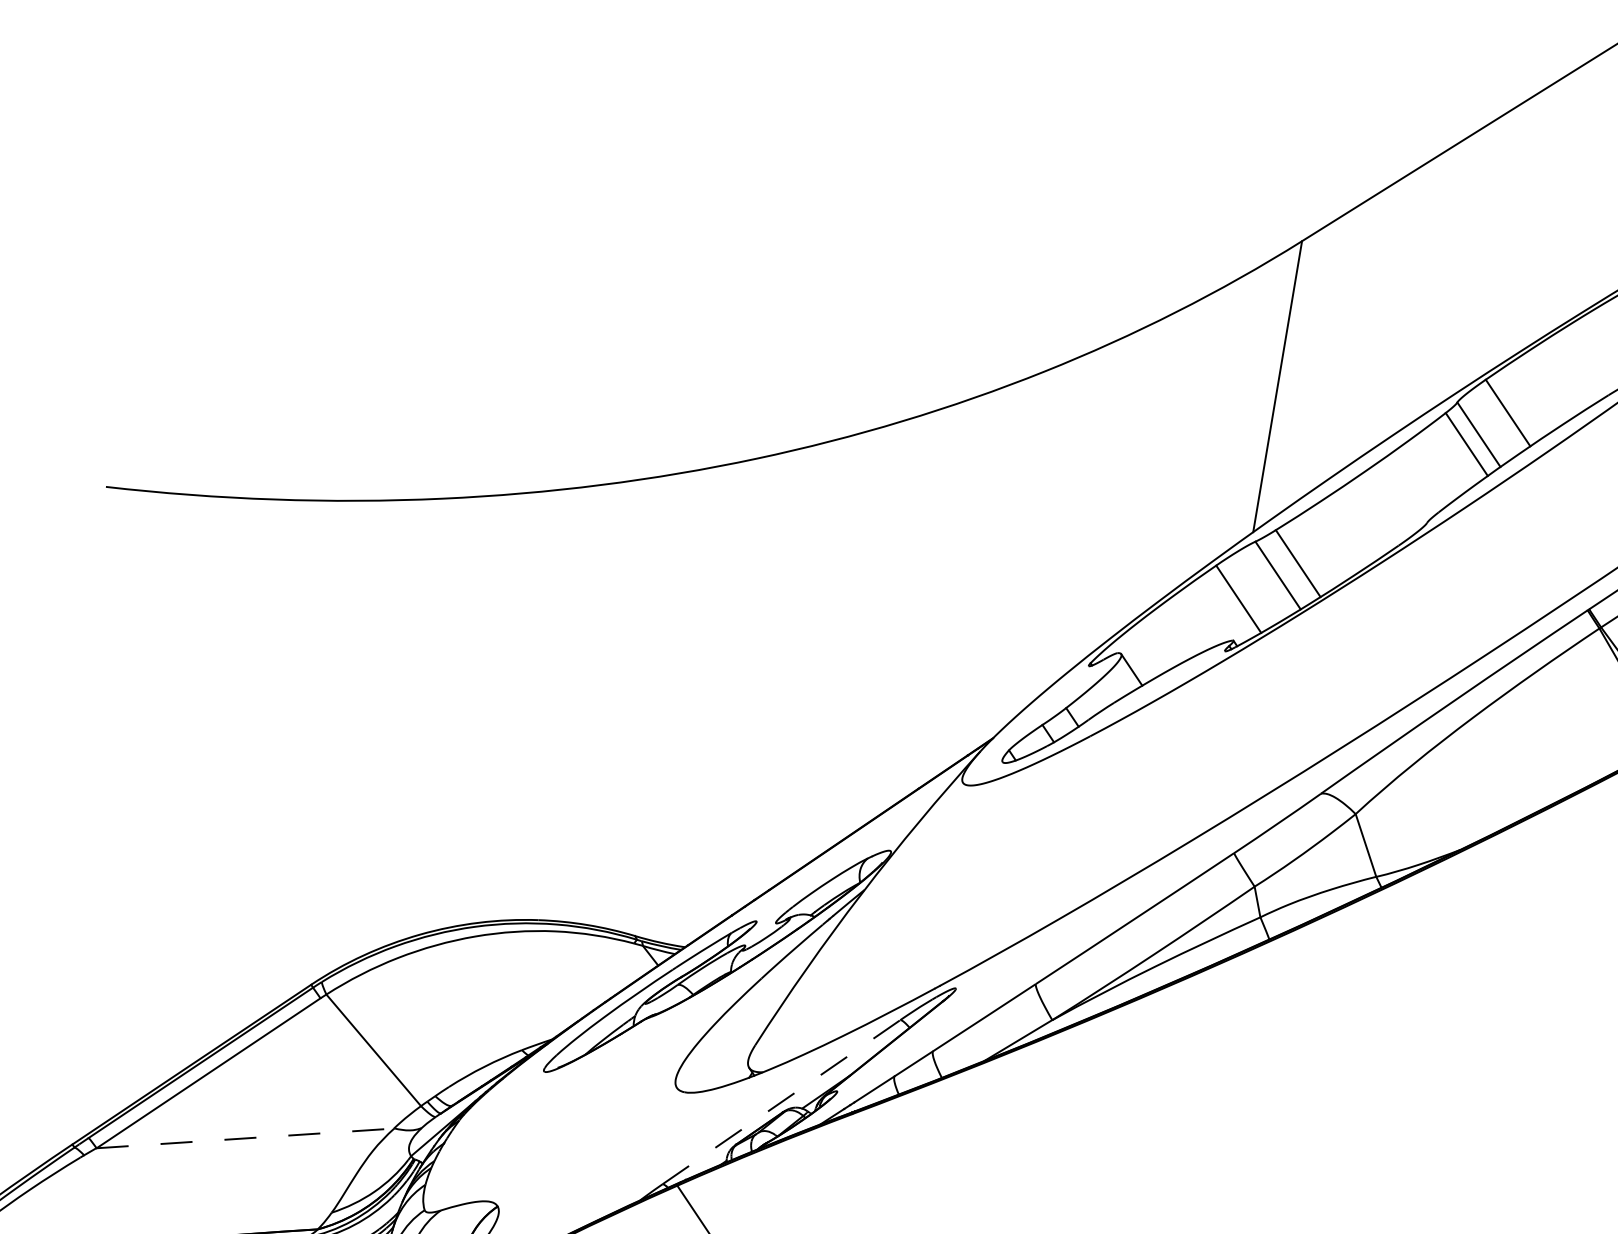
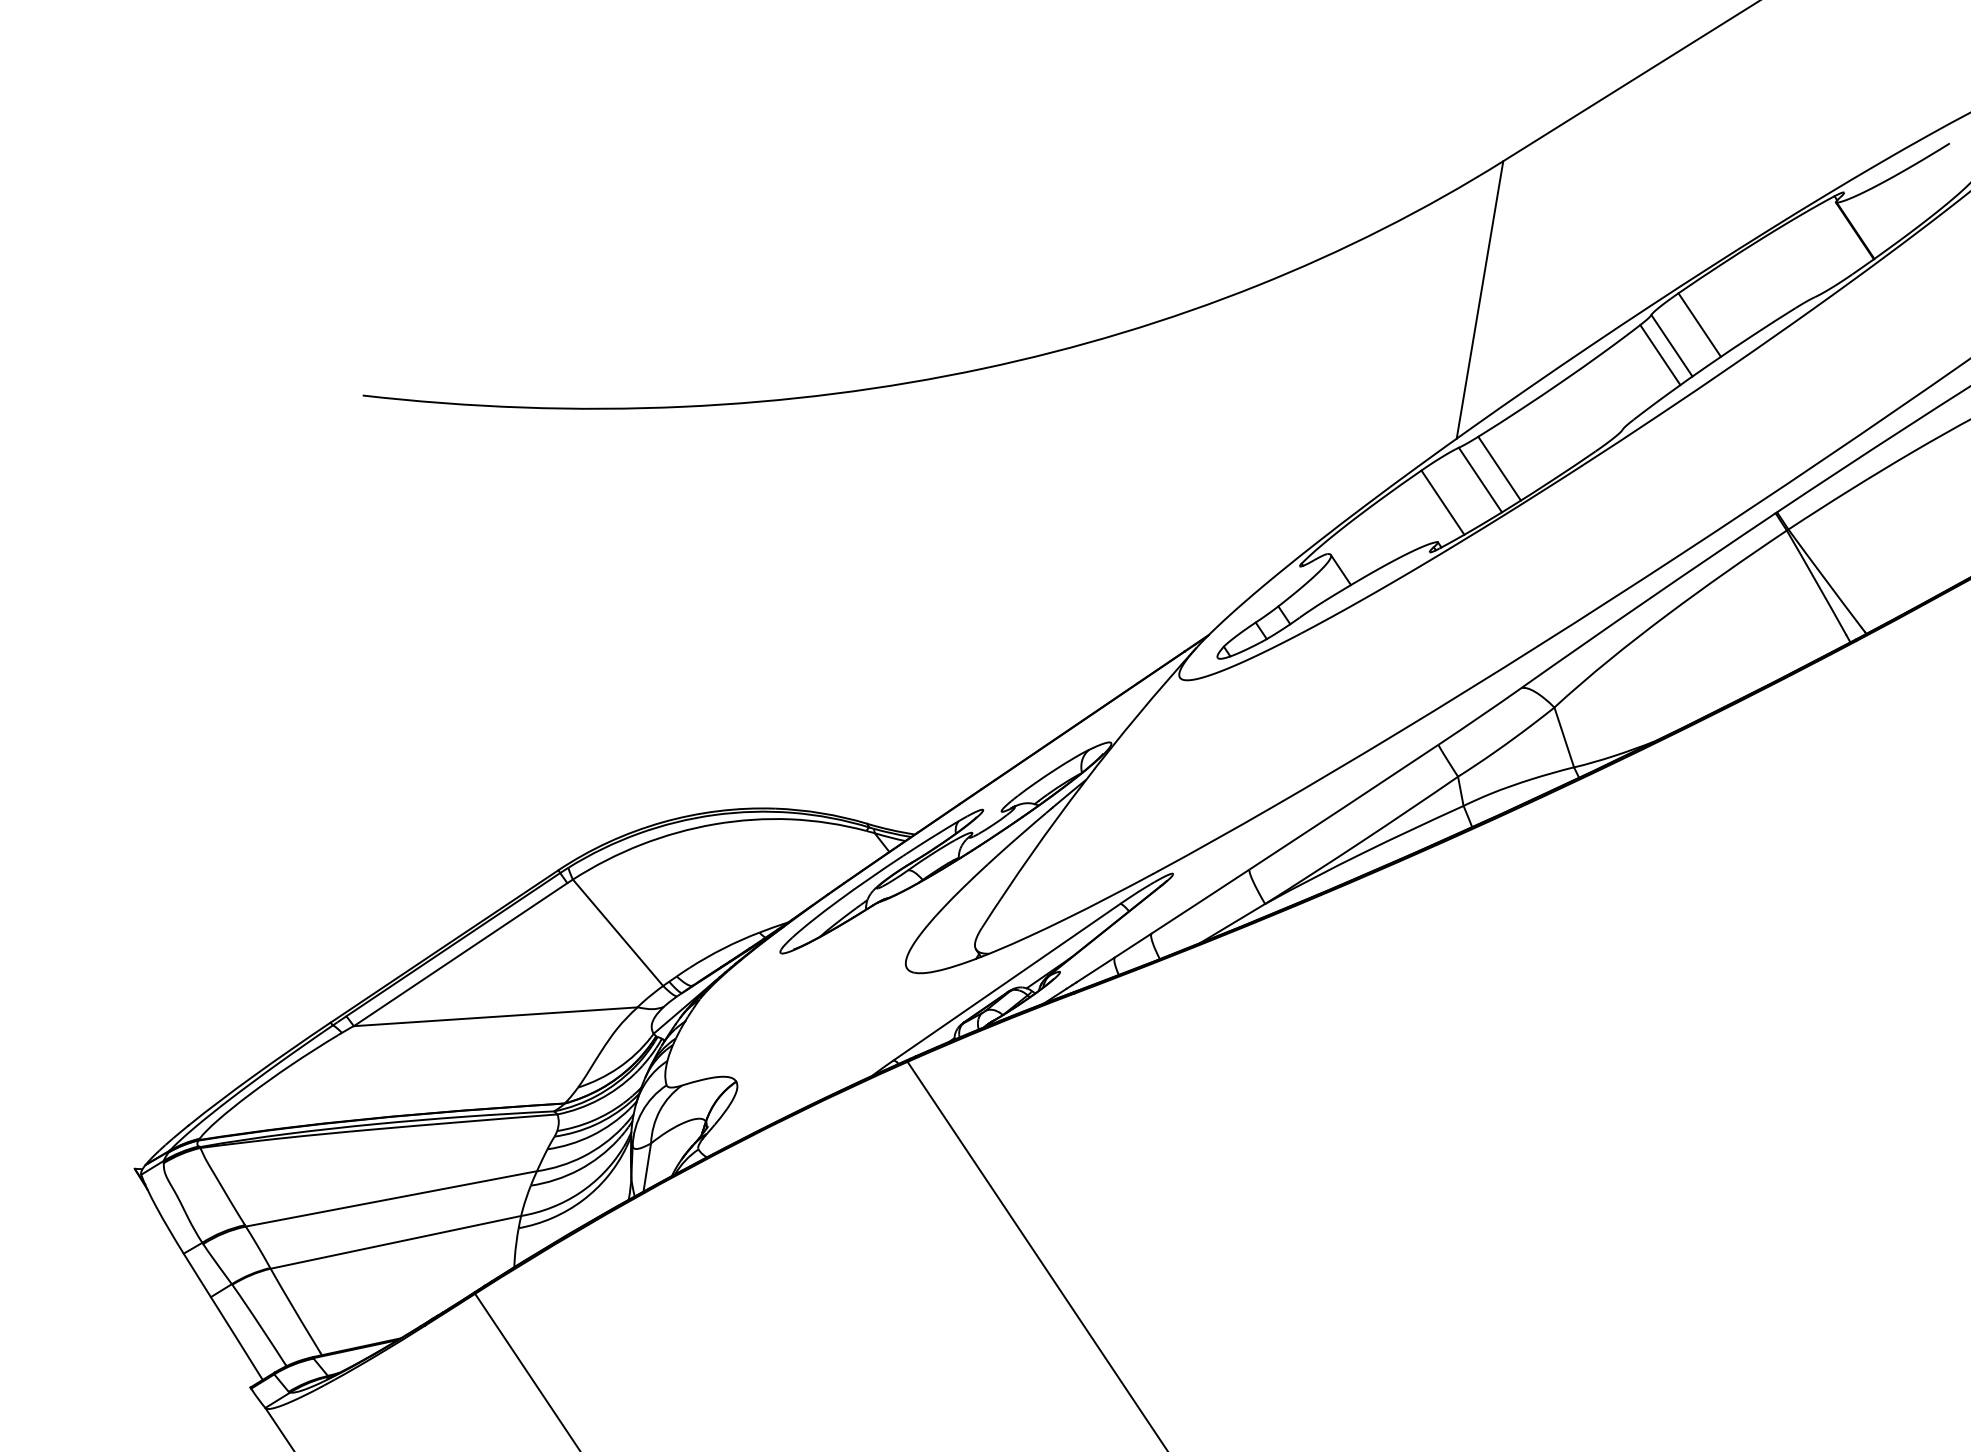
line: (781, 1102) -> (1006, 982), dashed -> solid
line: (246, 1138) -> (496, 1016), dashed -> solid

